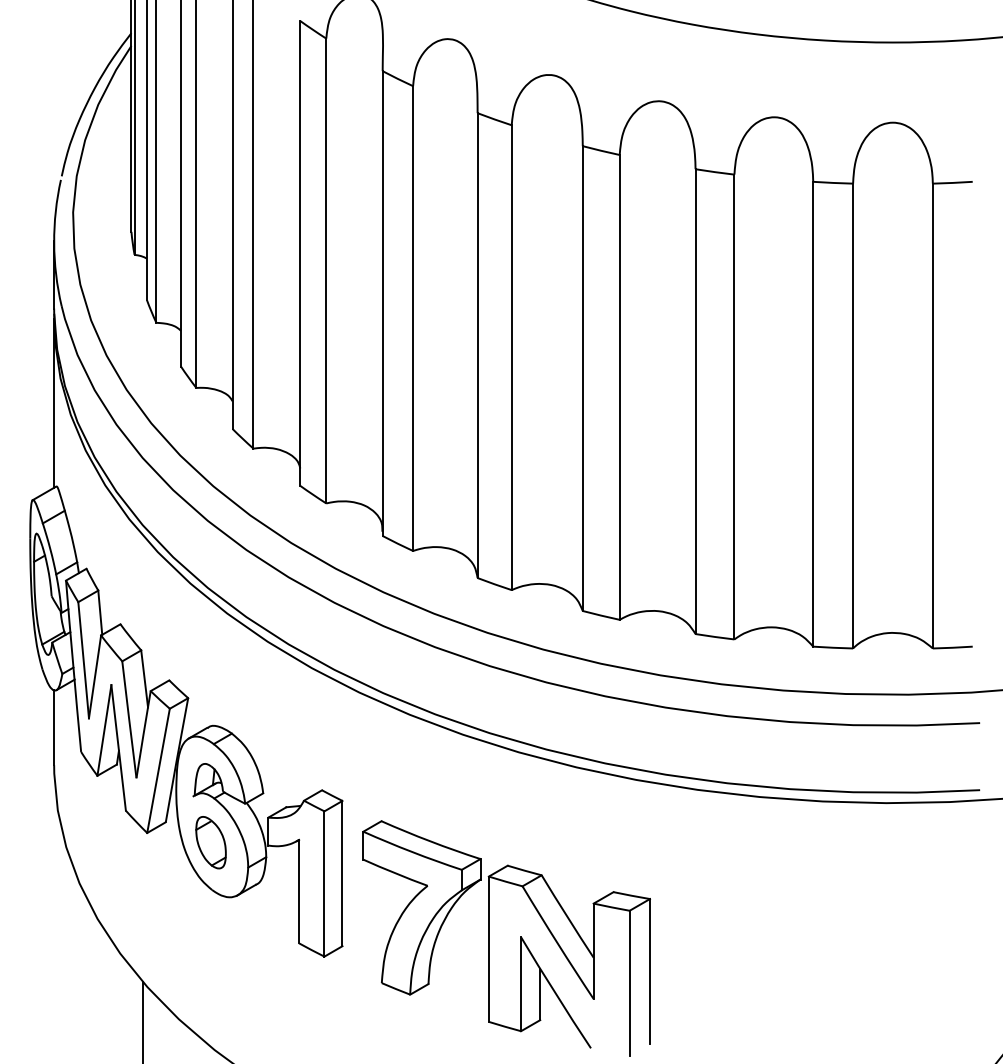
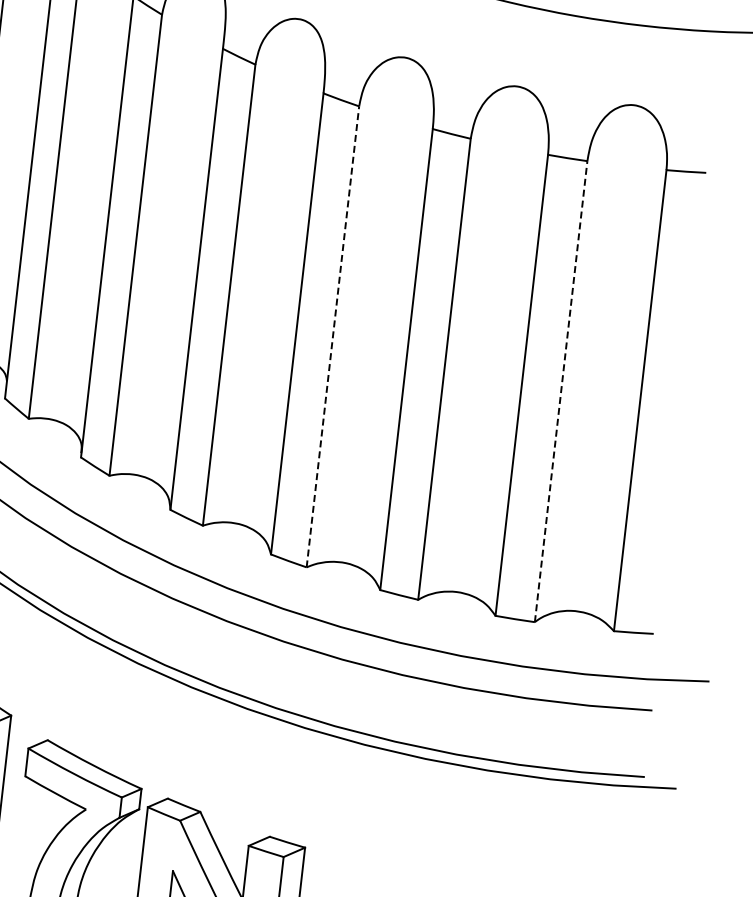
line: (619, 386) -> (332, 335), solid -> dashed
line: (853, 415) -> (561, 391), solid -> dashed

